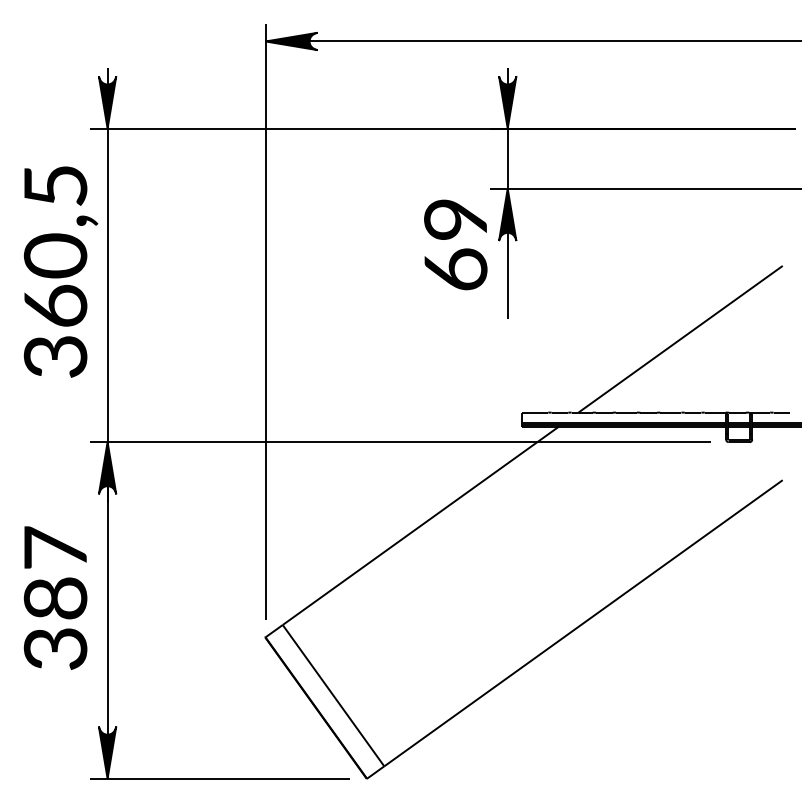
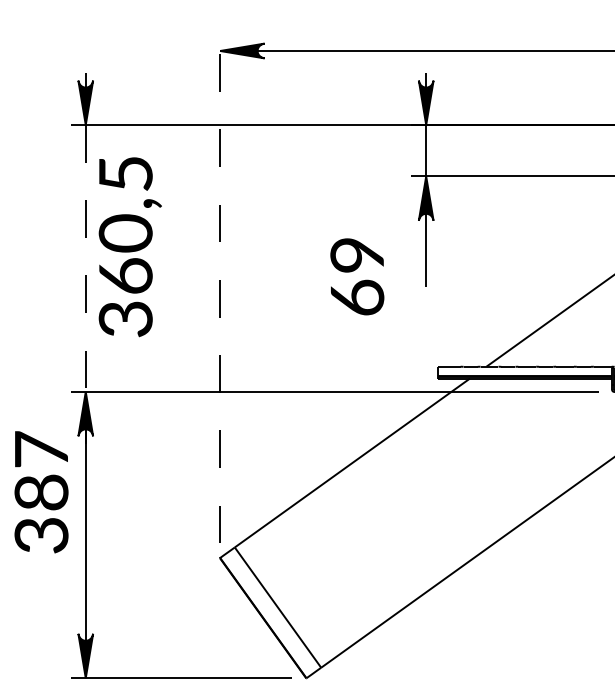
text: (455, 244) -> (357, 276), moved
text: (60, 271) -> (129, 246), moved
line: (107, 285) -> (85, 258), solid -> dashed
line: (265, 322) -> (220, 290), solid -> dashed
text: (55, 597) -> (41, 491), moved

